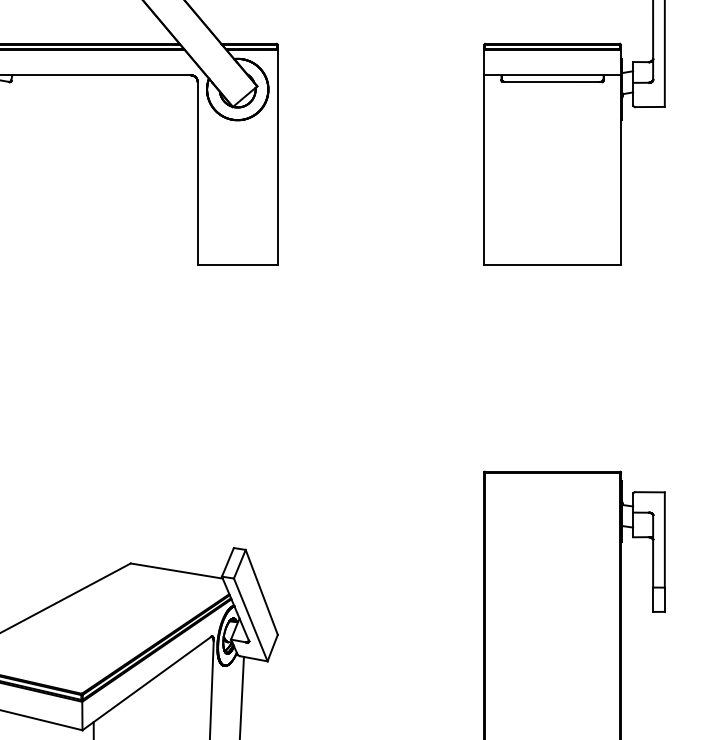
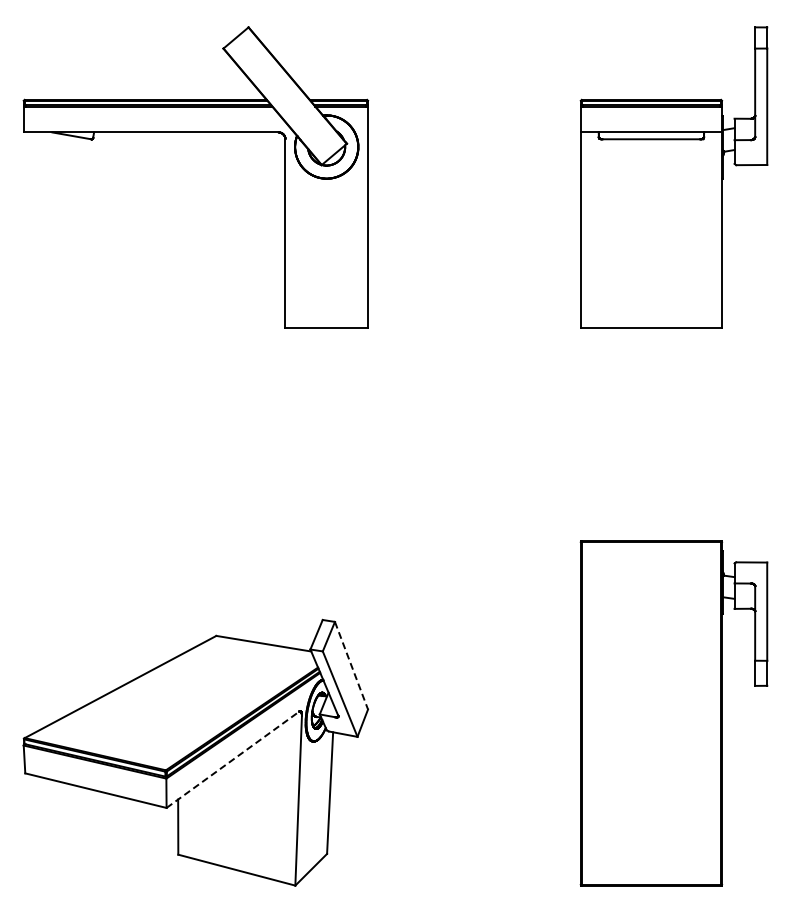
line: (261, 592) -> (351, 665), solid -> dashed
line: (146, 683) -> (232, 759), solid -> dashed

